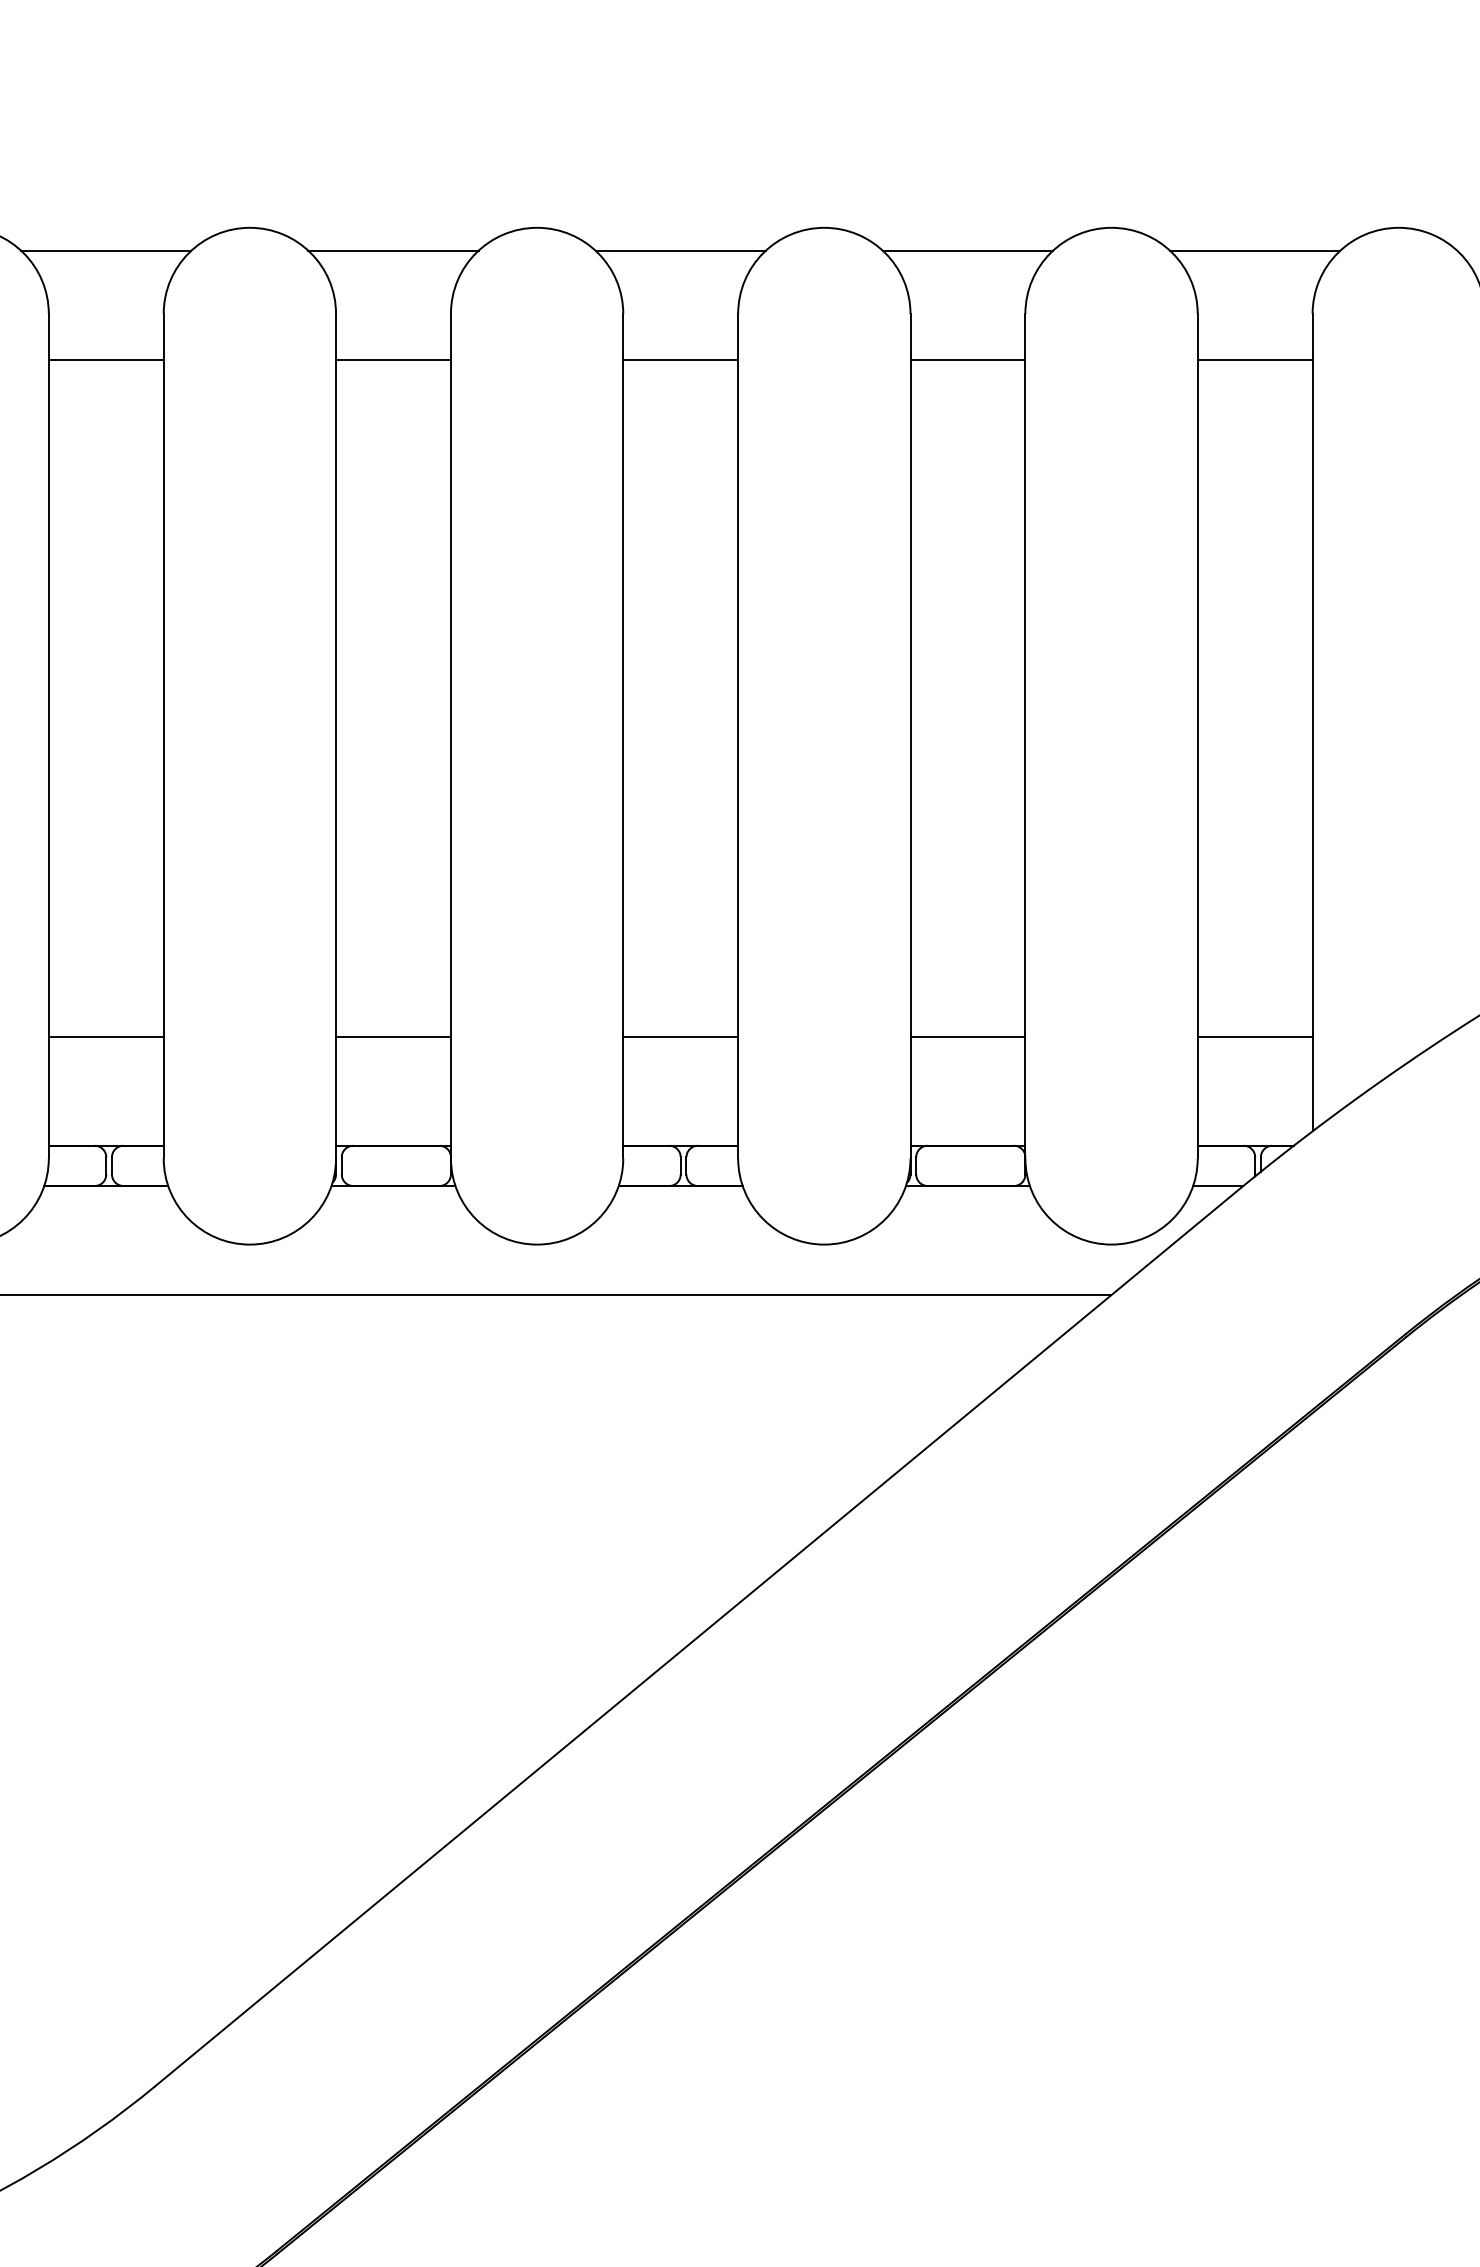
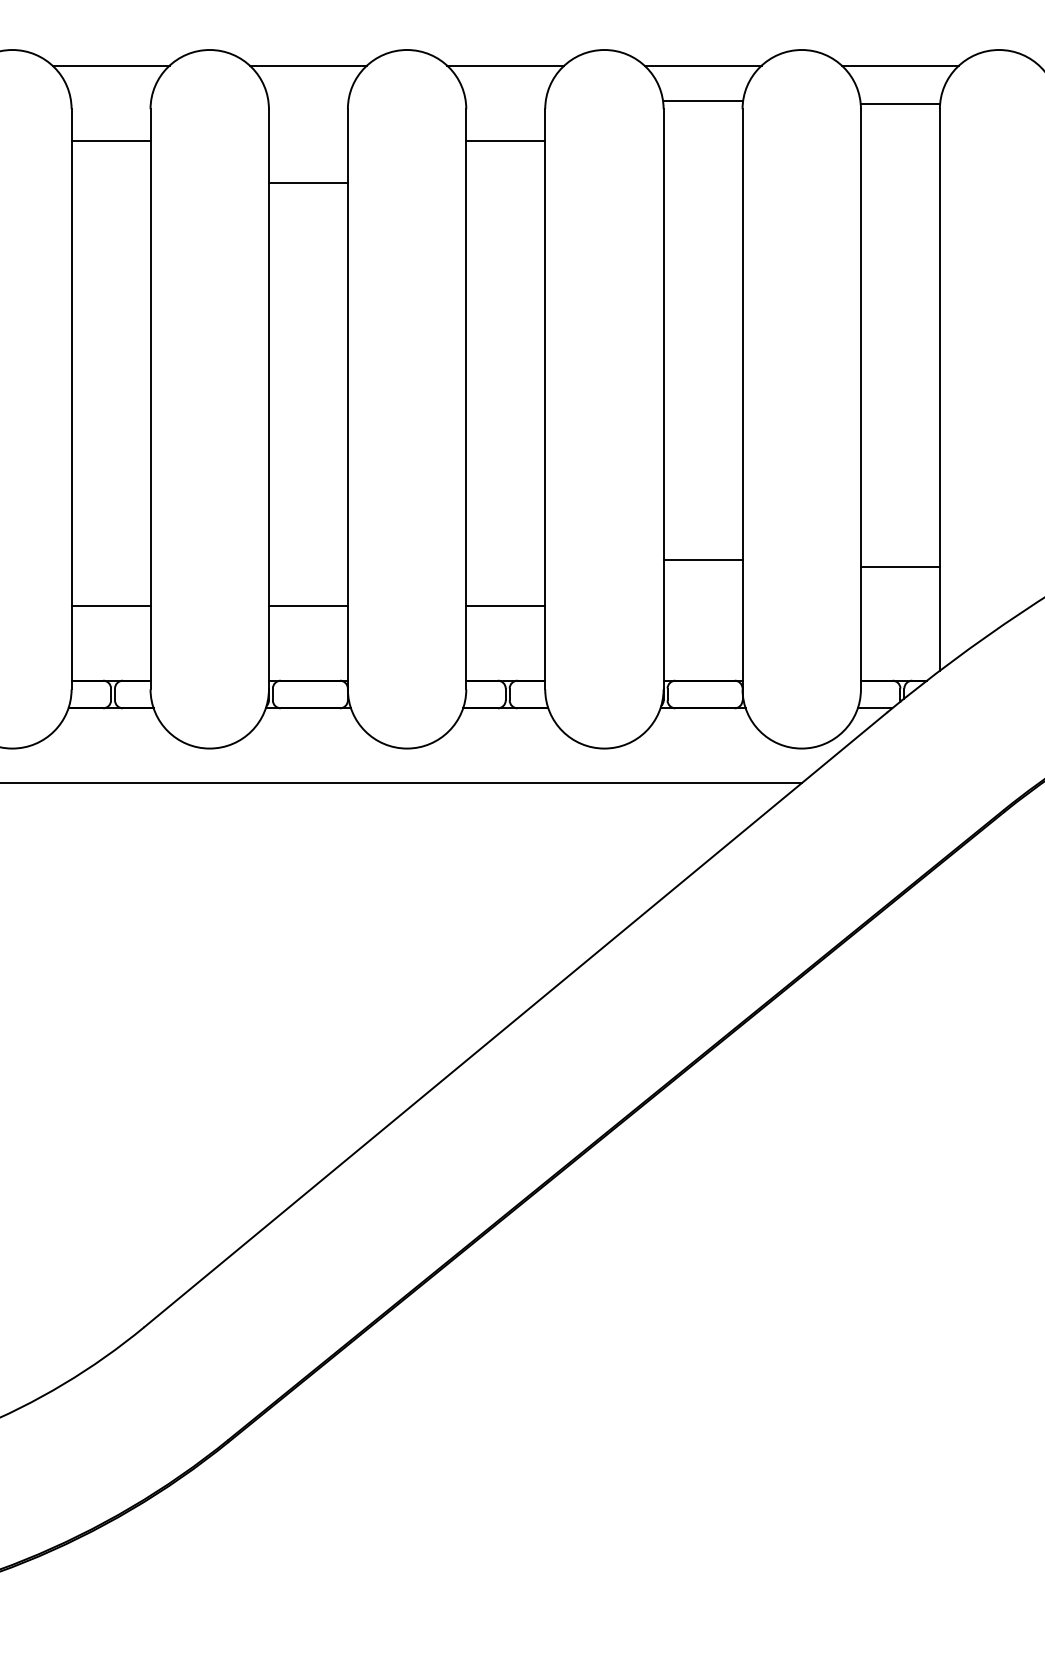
line: (392, 359) -> (307, 182), moved
line: (967, 359) -> (702, 100), moved
line: (1253, 359) -> (899, 103), moved
line: (967, 1036) -> (702, 559), moved
line: (1253, 1036) -> (899, 566), moved

